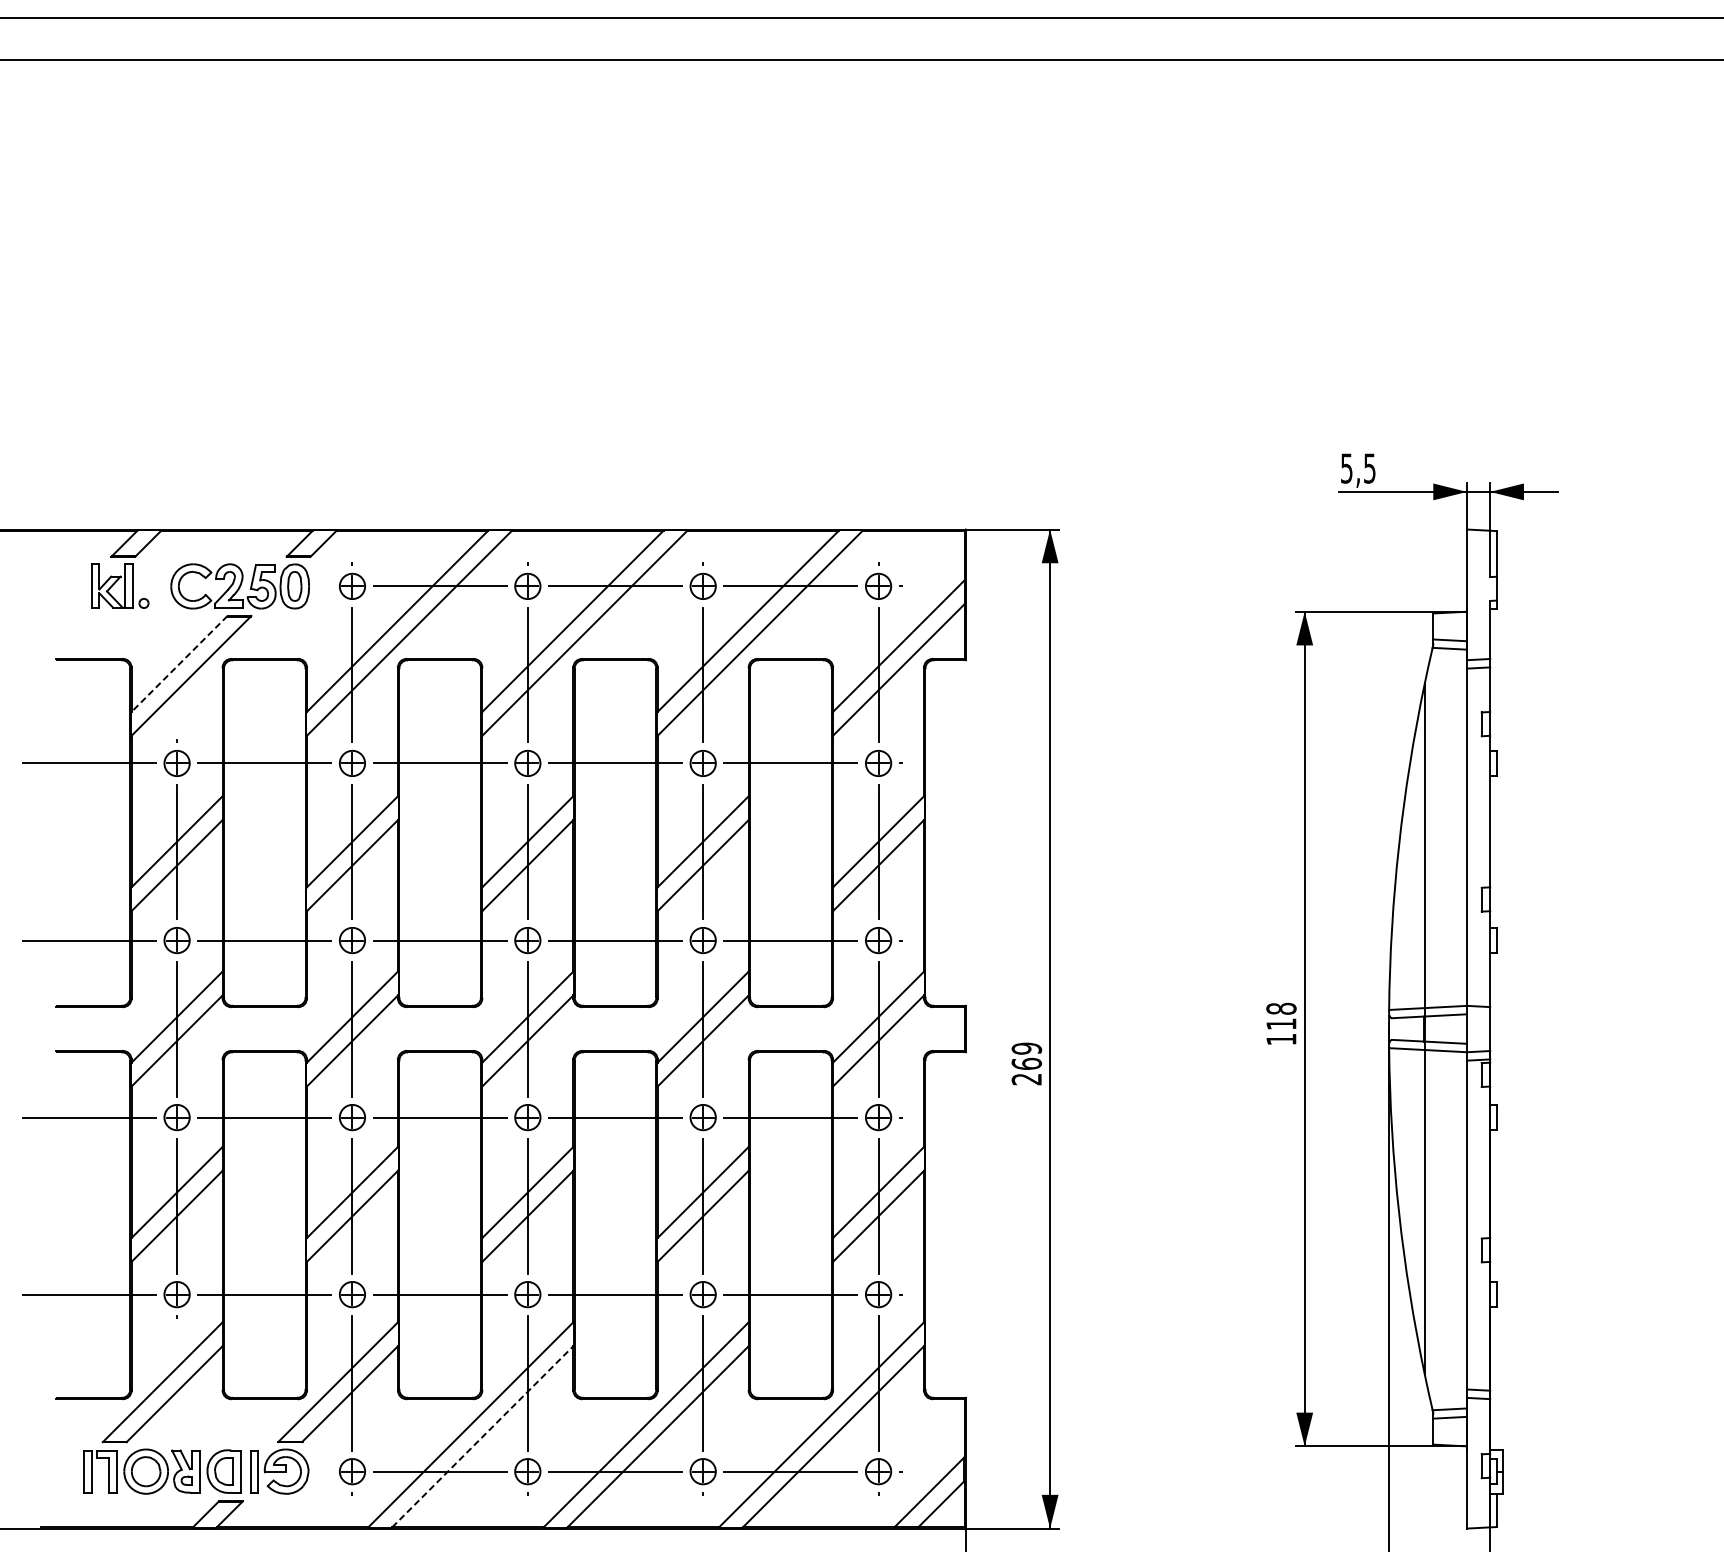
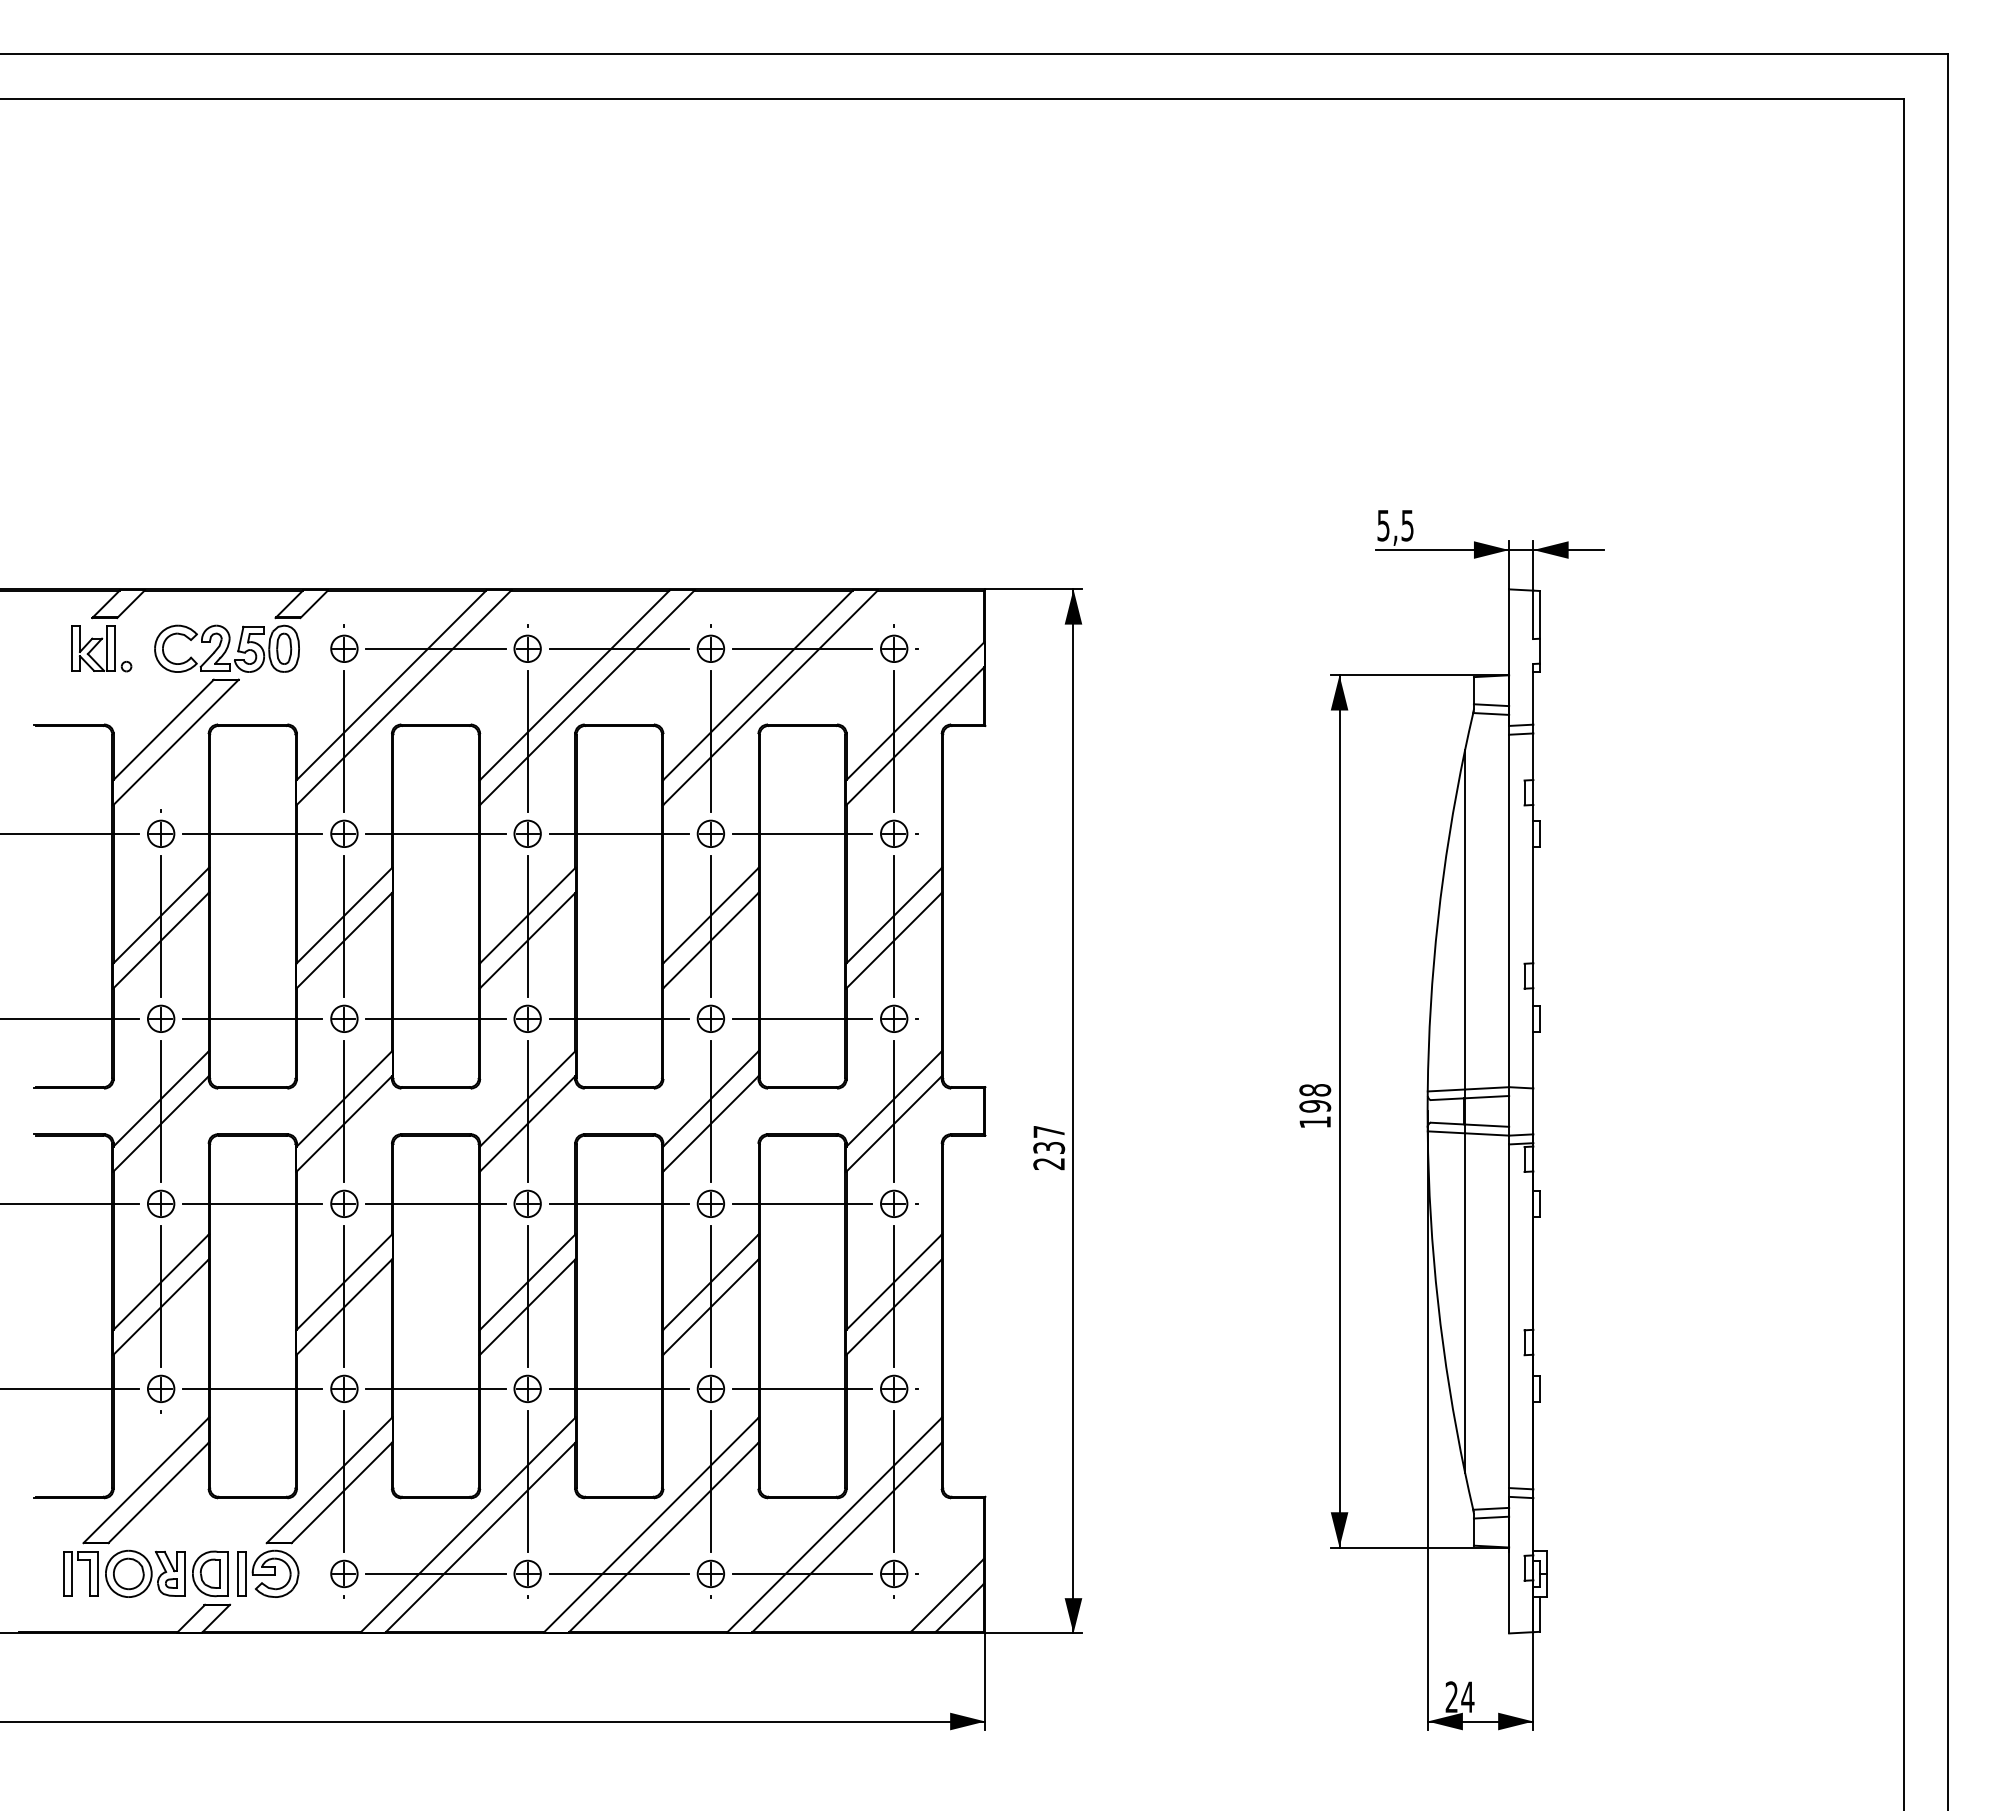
line: (179, 663) -> (163, 729), dashed -> solid
text: (1281, 1024) -> (1315, 1106), 118 -> 198
text: (1027, 1055) -> (1049, 1139), 269 -> 237
line: (482, 1436) -> (480, 1537), dashed -> solid

